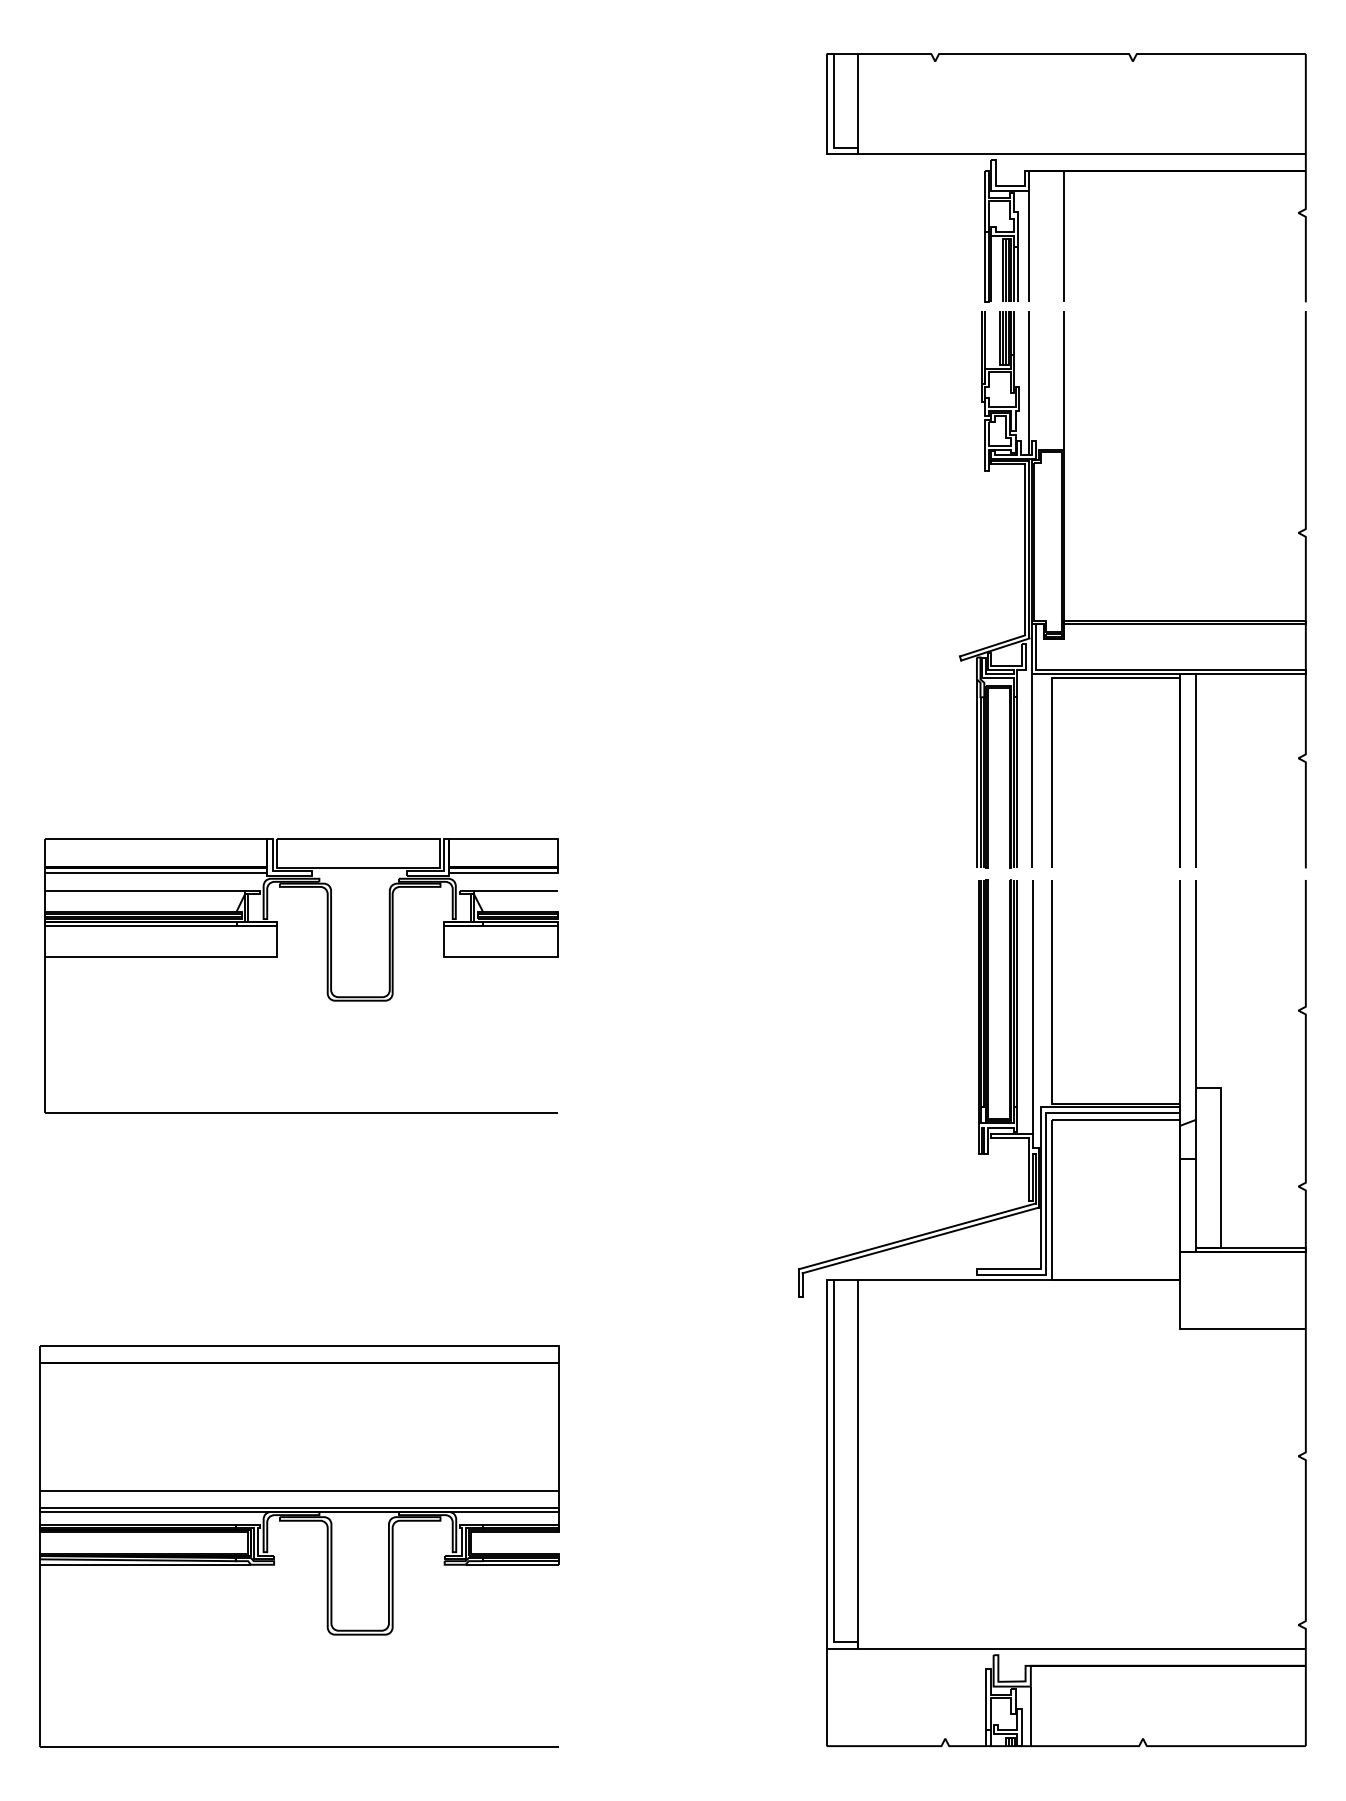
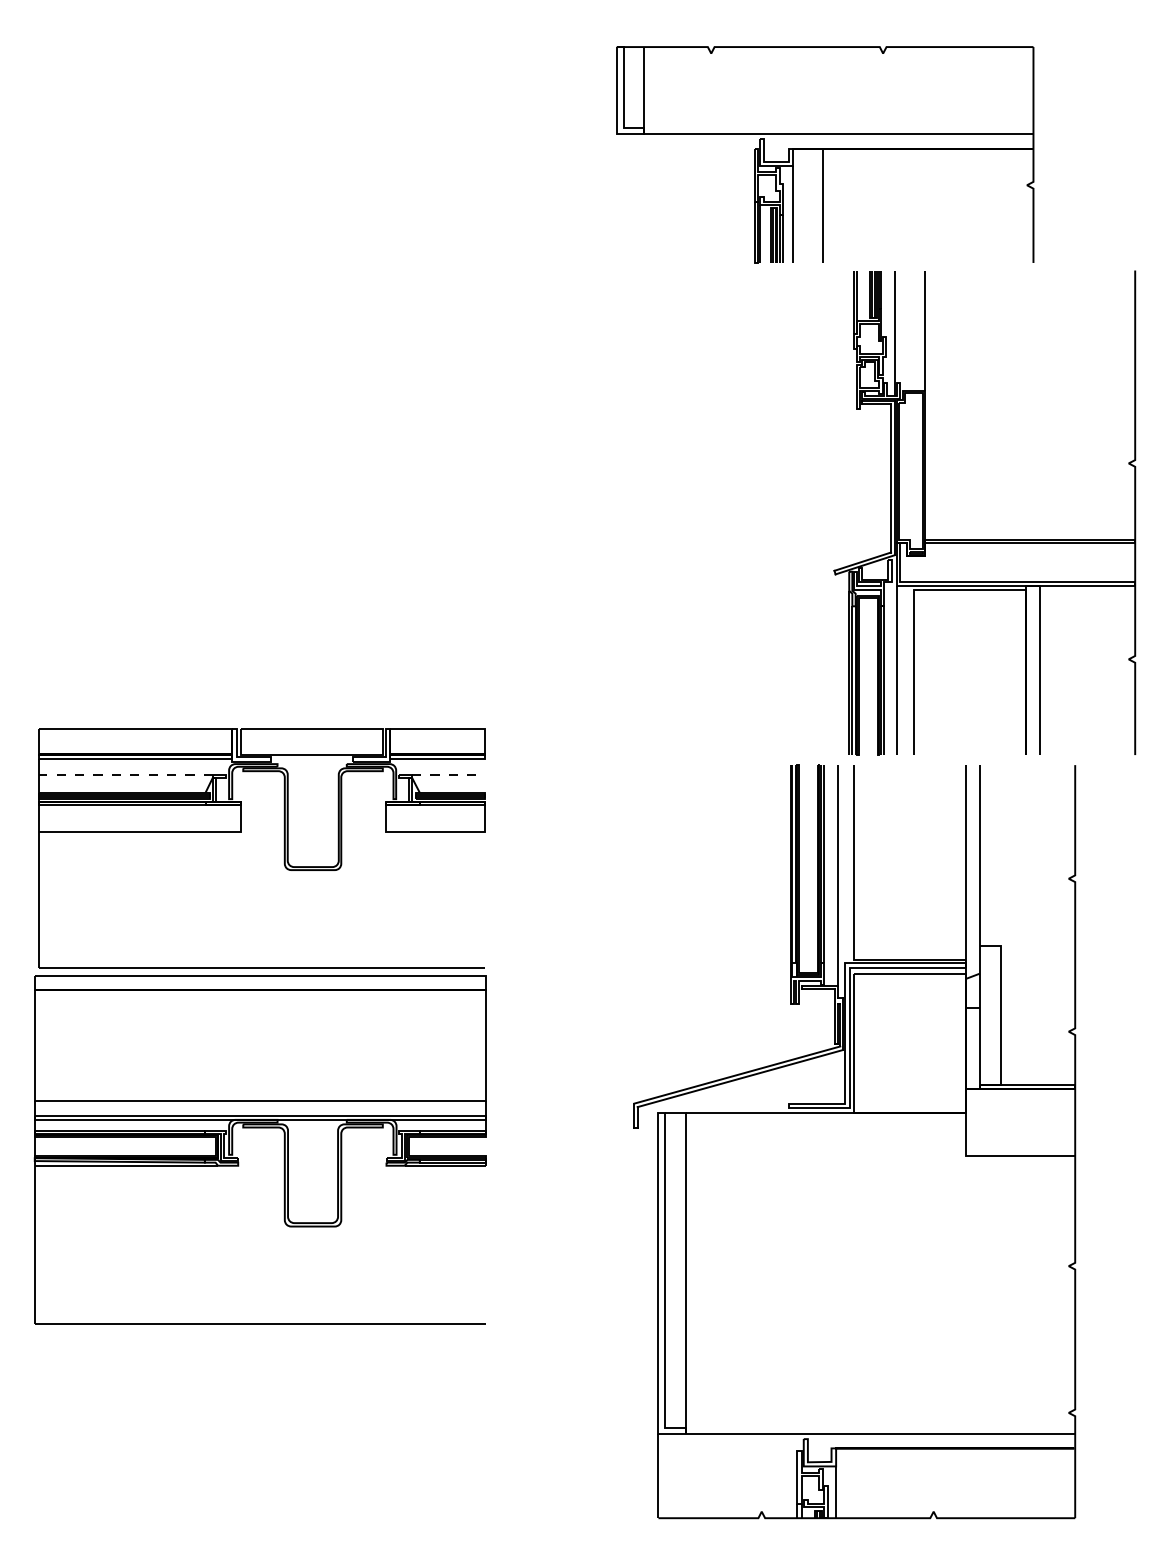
part: (1066, 177) -> (825, 154), moved
line: (144, 890) -> (125, 774), solid -> dashed
line: (515, 890) -> (448, 774), solid -> dashed
part: (1052, 1312) -> (854, 1141), moved
part: (299, 1521) -> (260, 1128), moved

